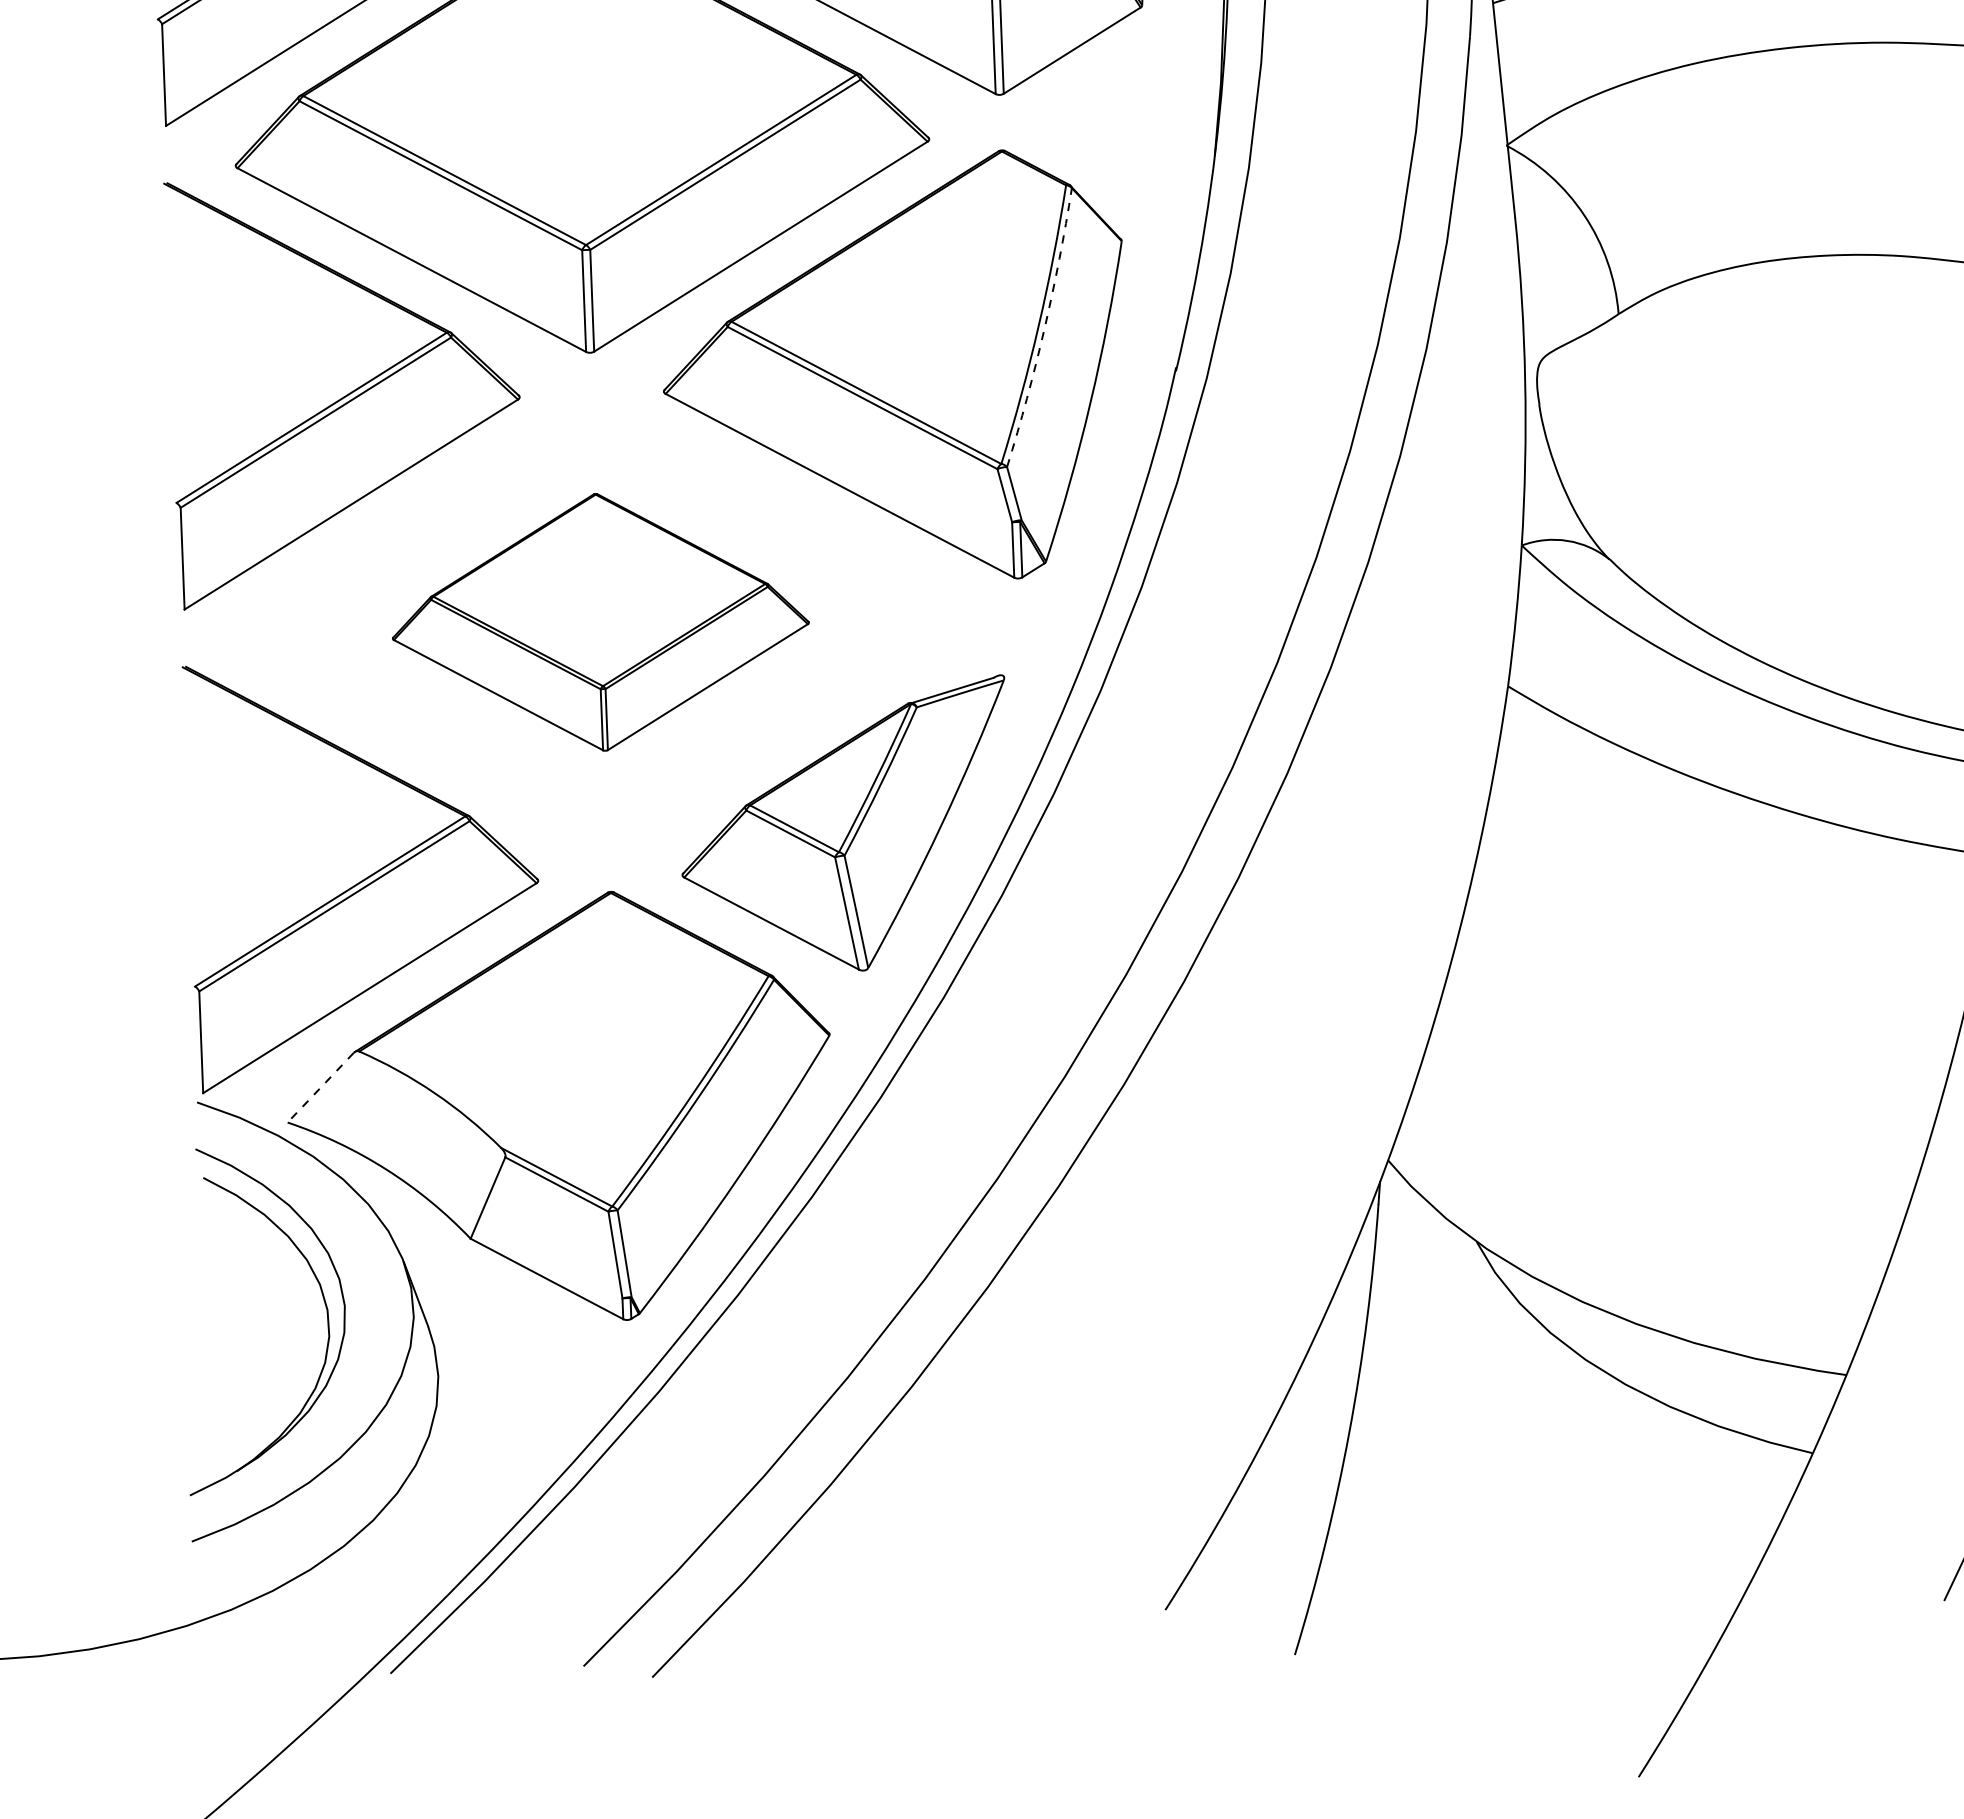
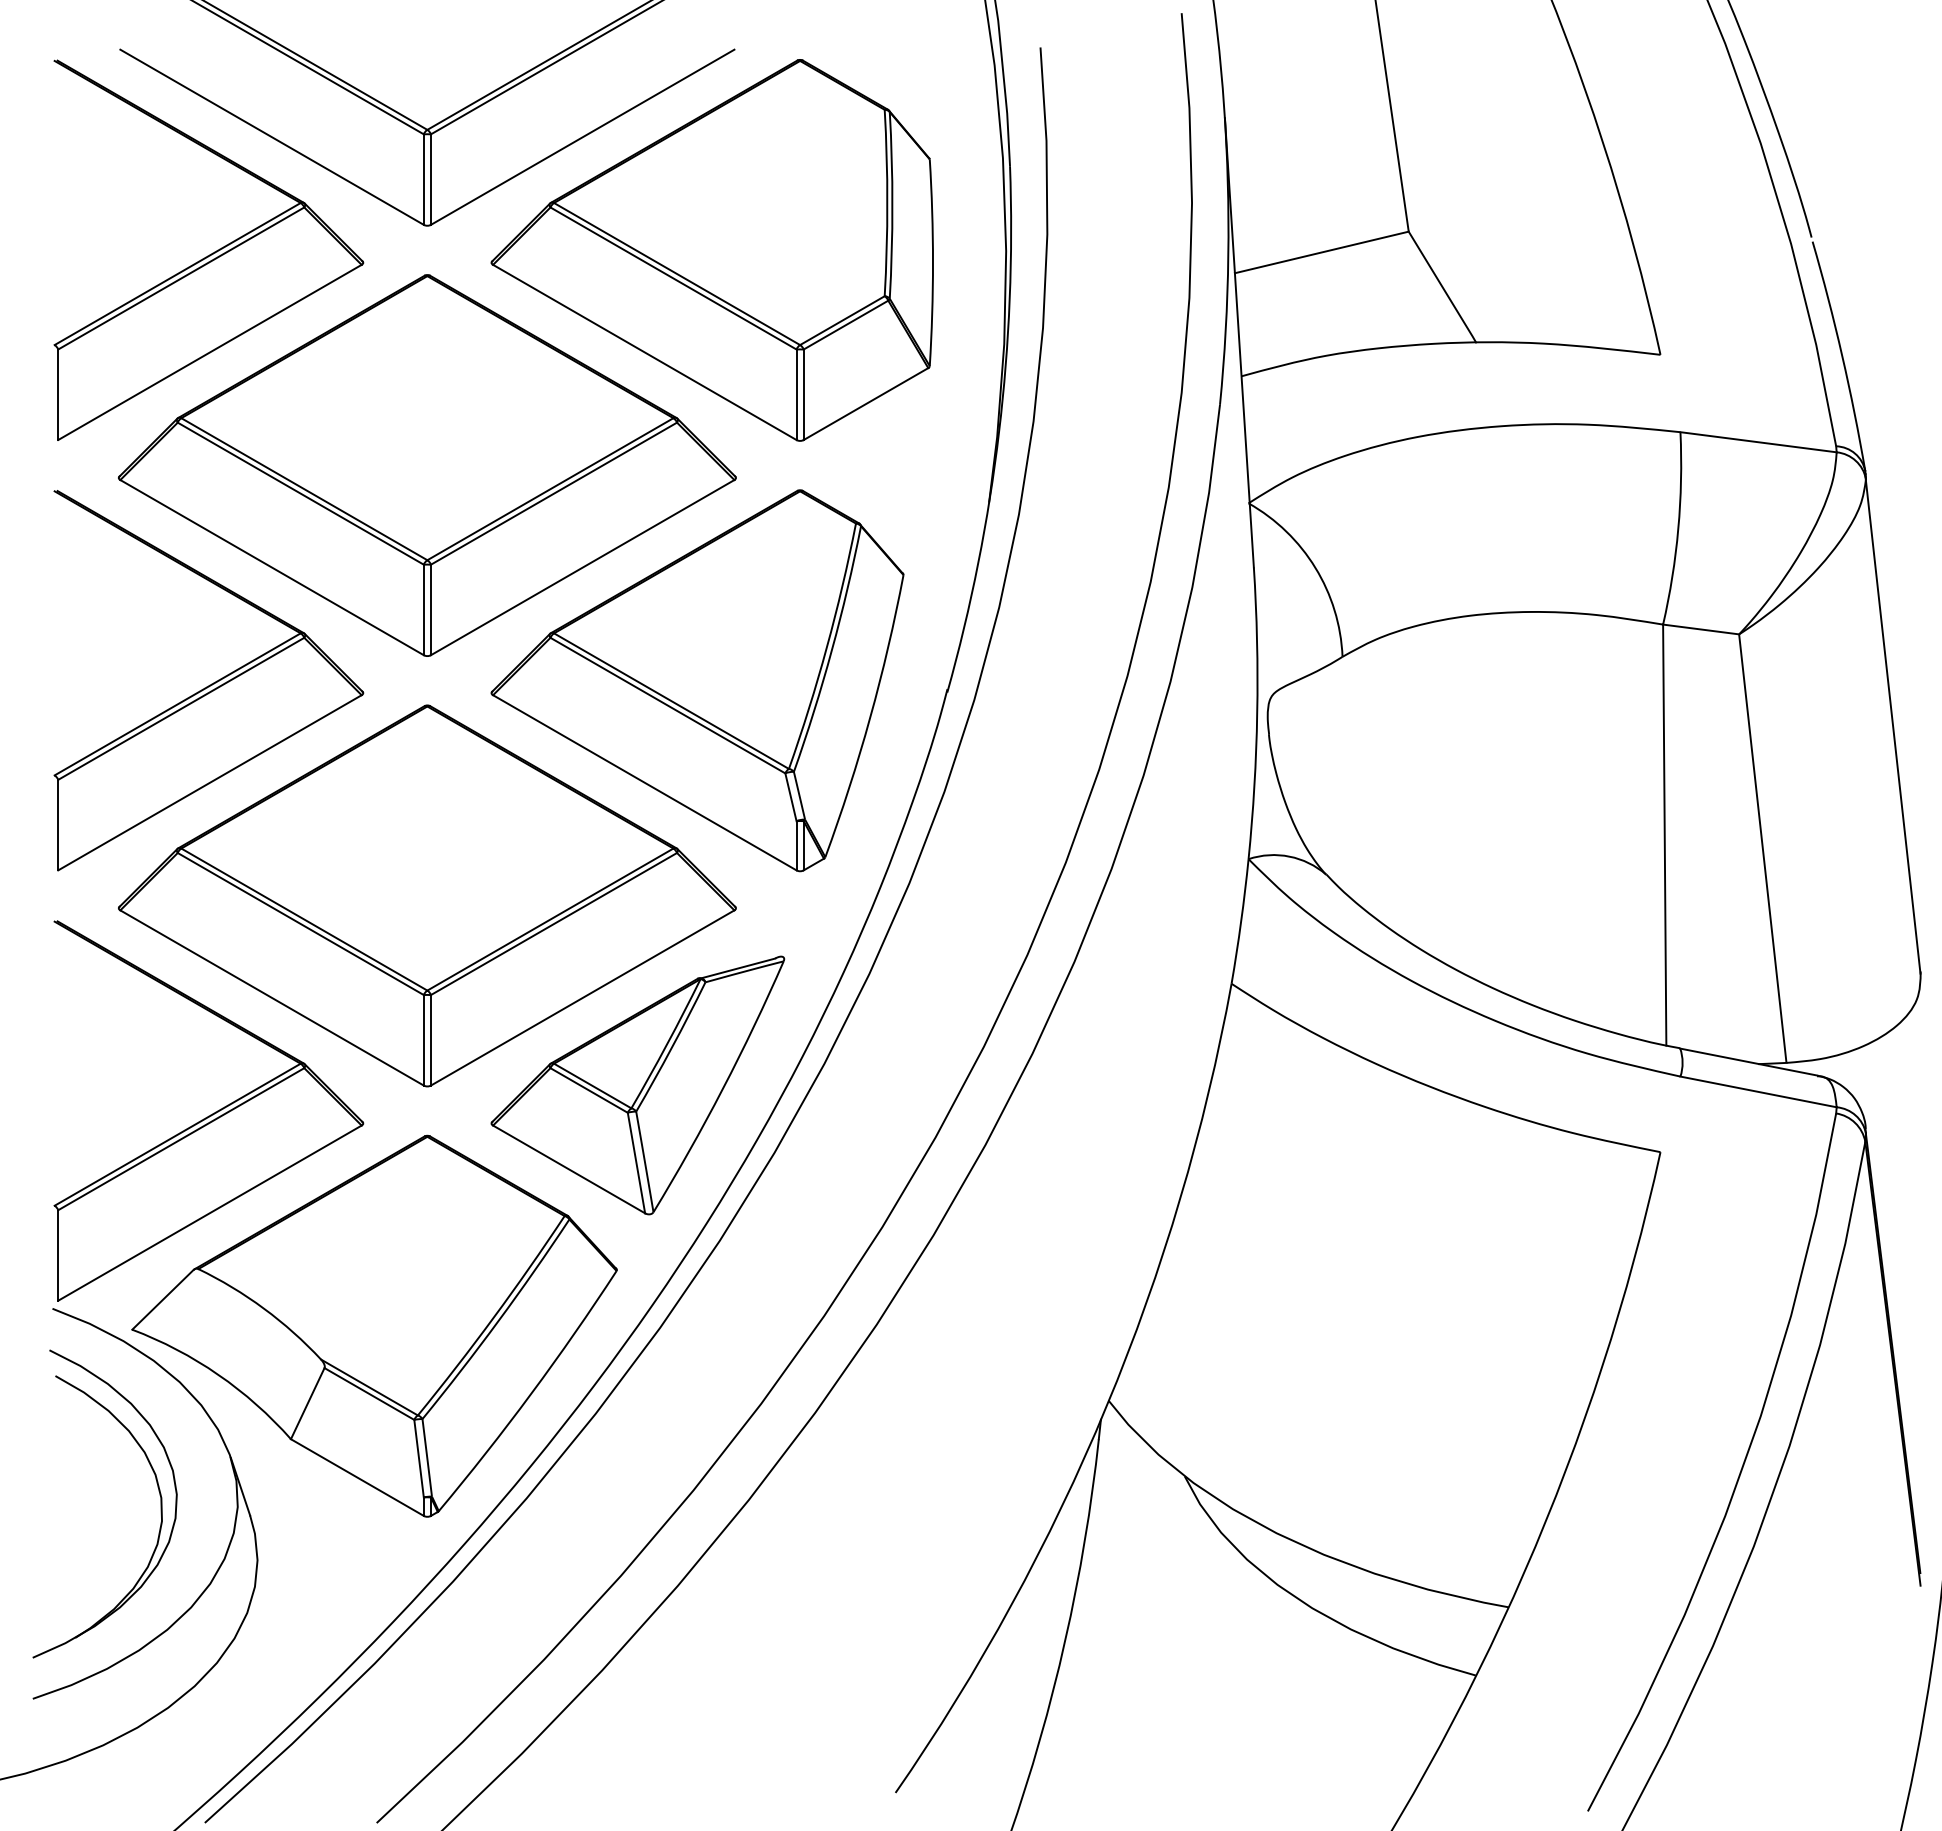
arc: (1044, 329) -> (831, 650), dashed -> solid
part: (600, 621) -> (427, 895), size x1.67
line: (320, 1087) -> (162, 1299), dashed -> solid

